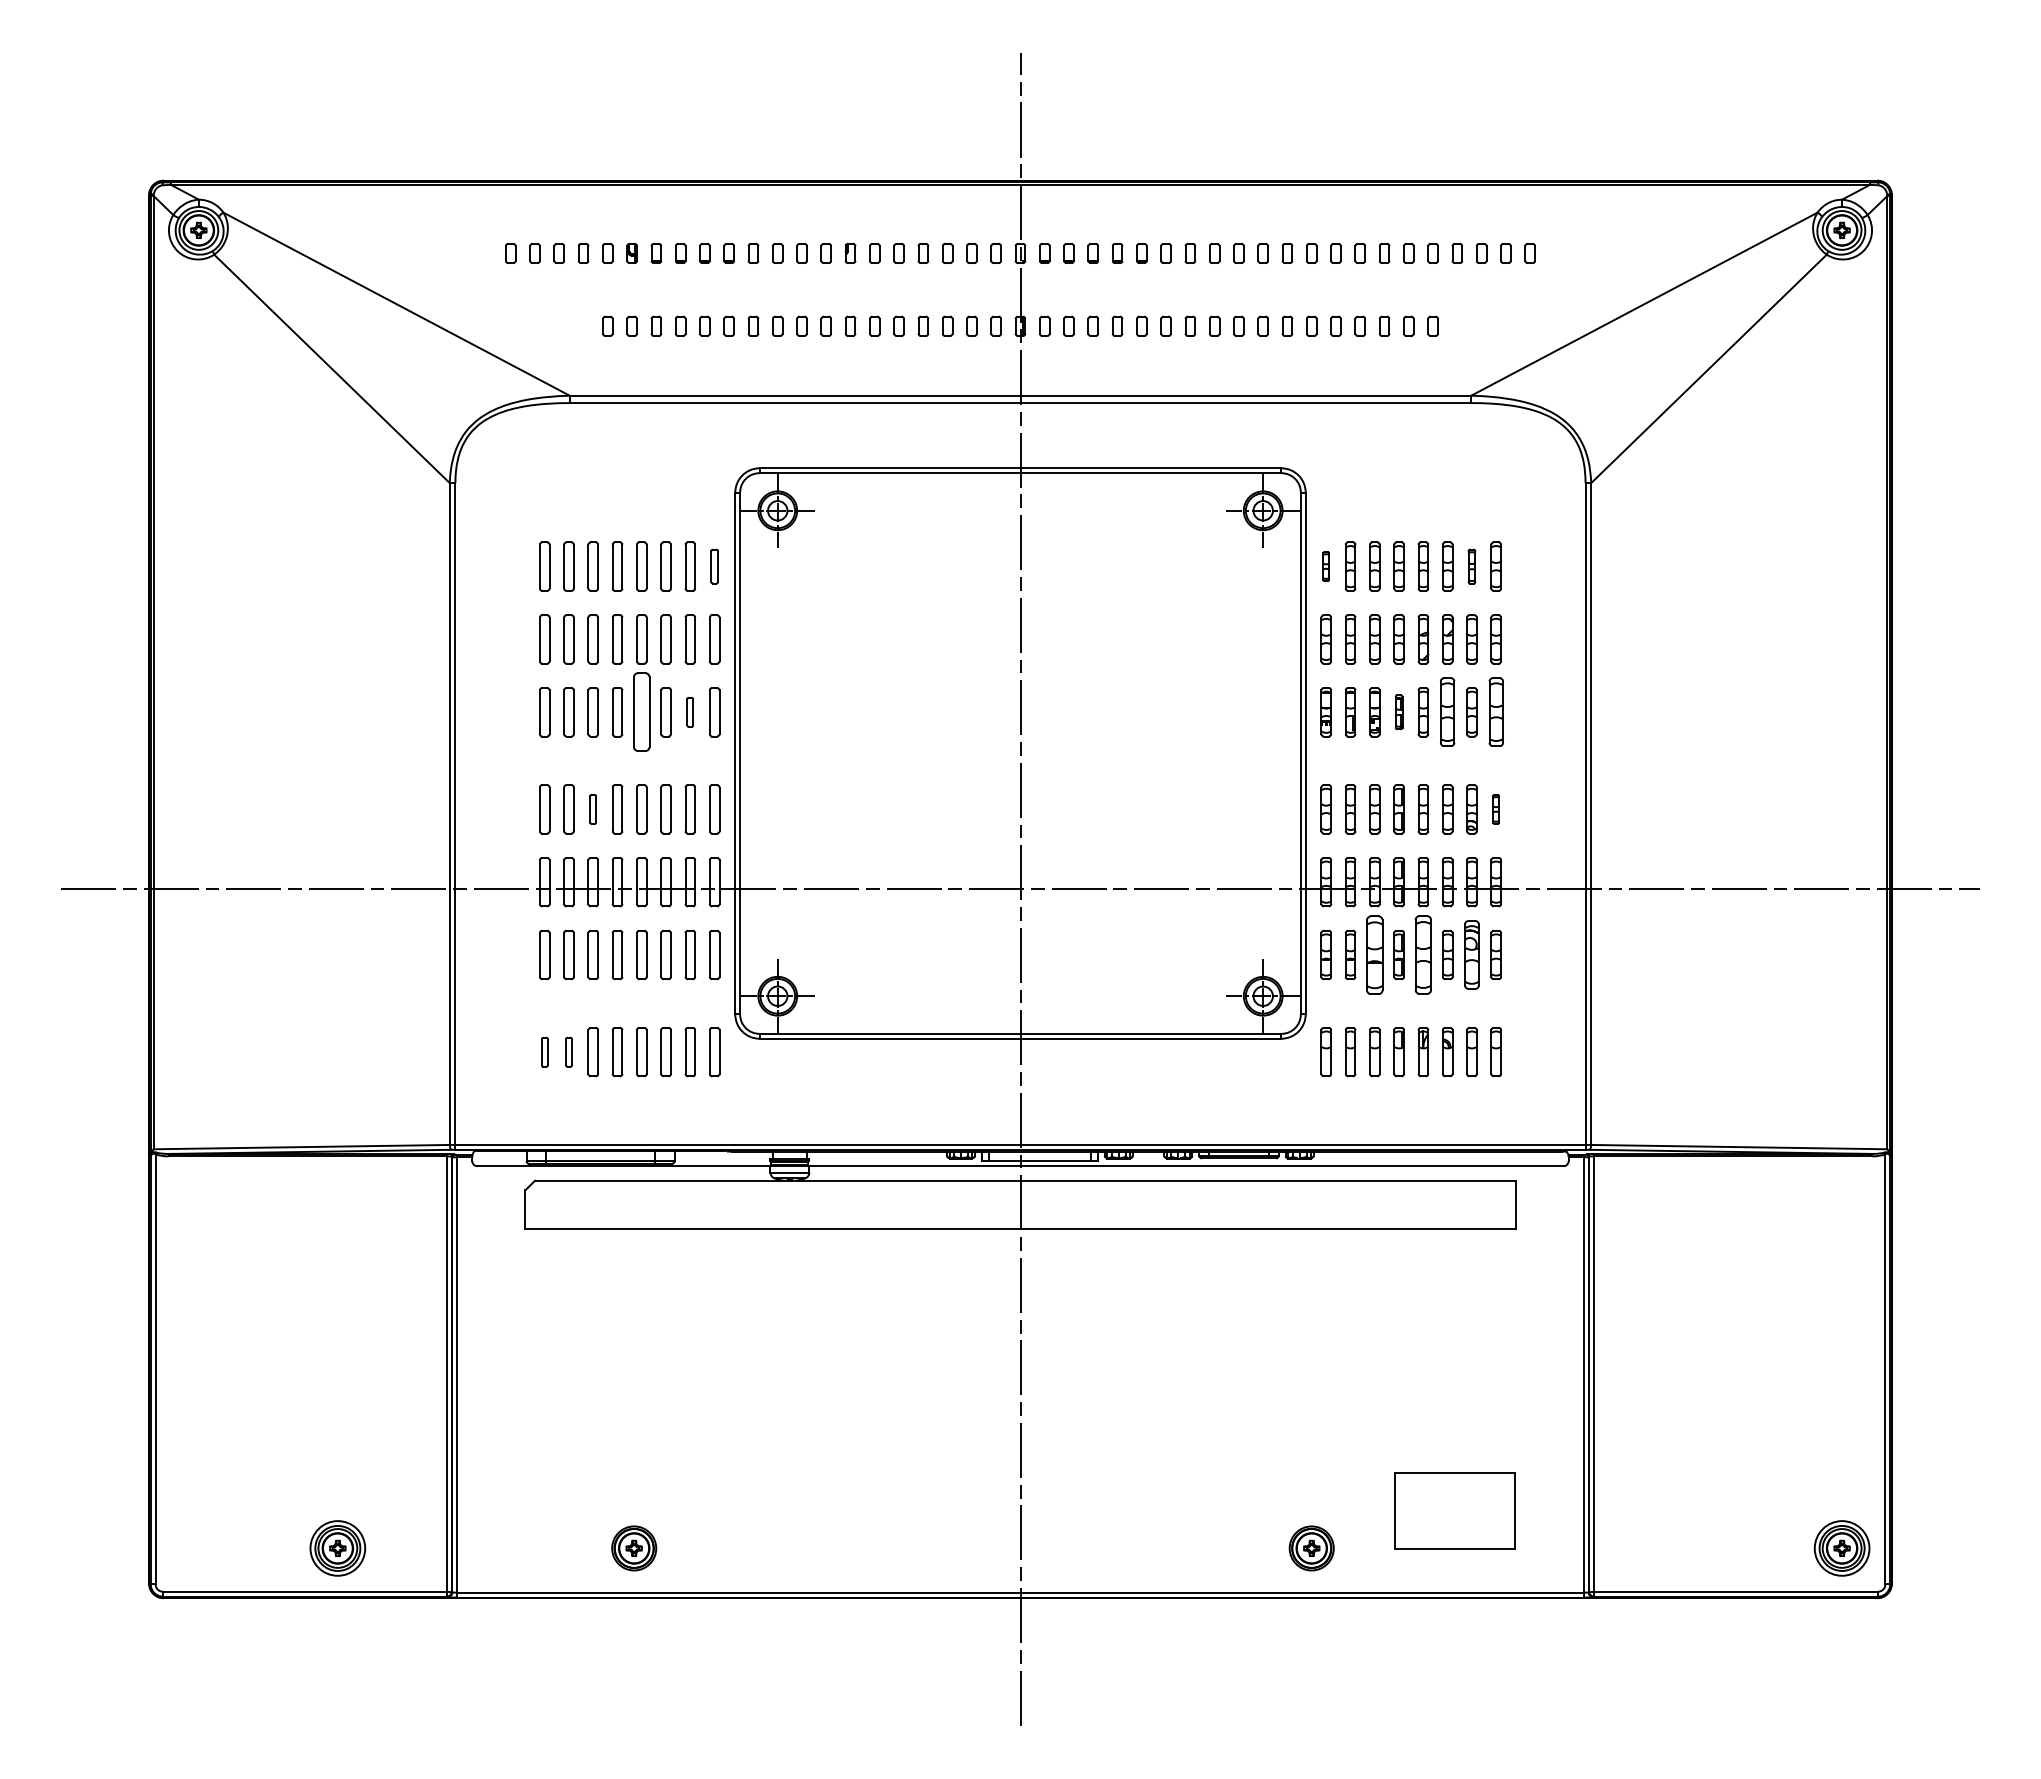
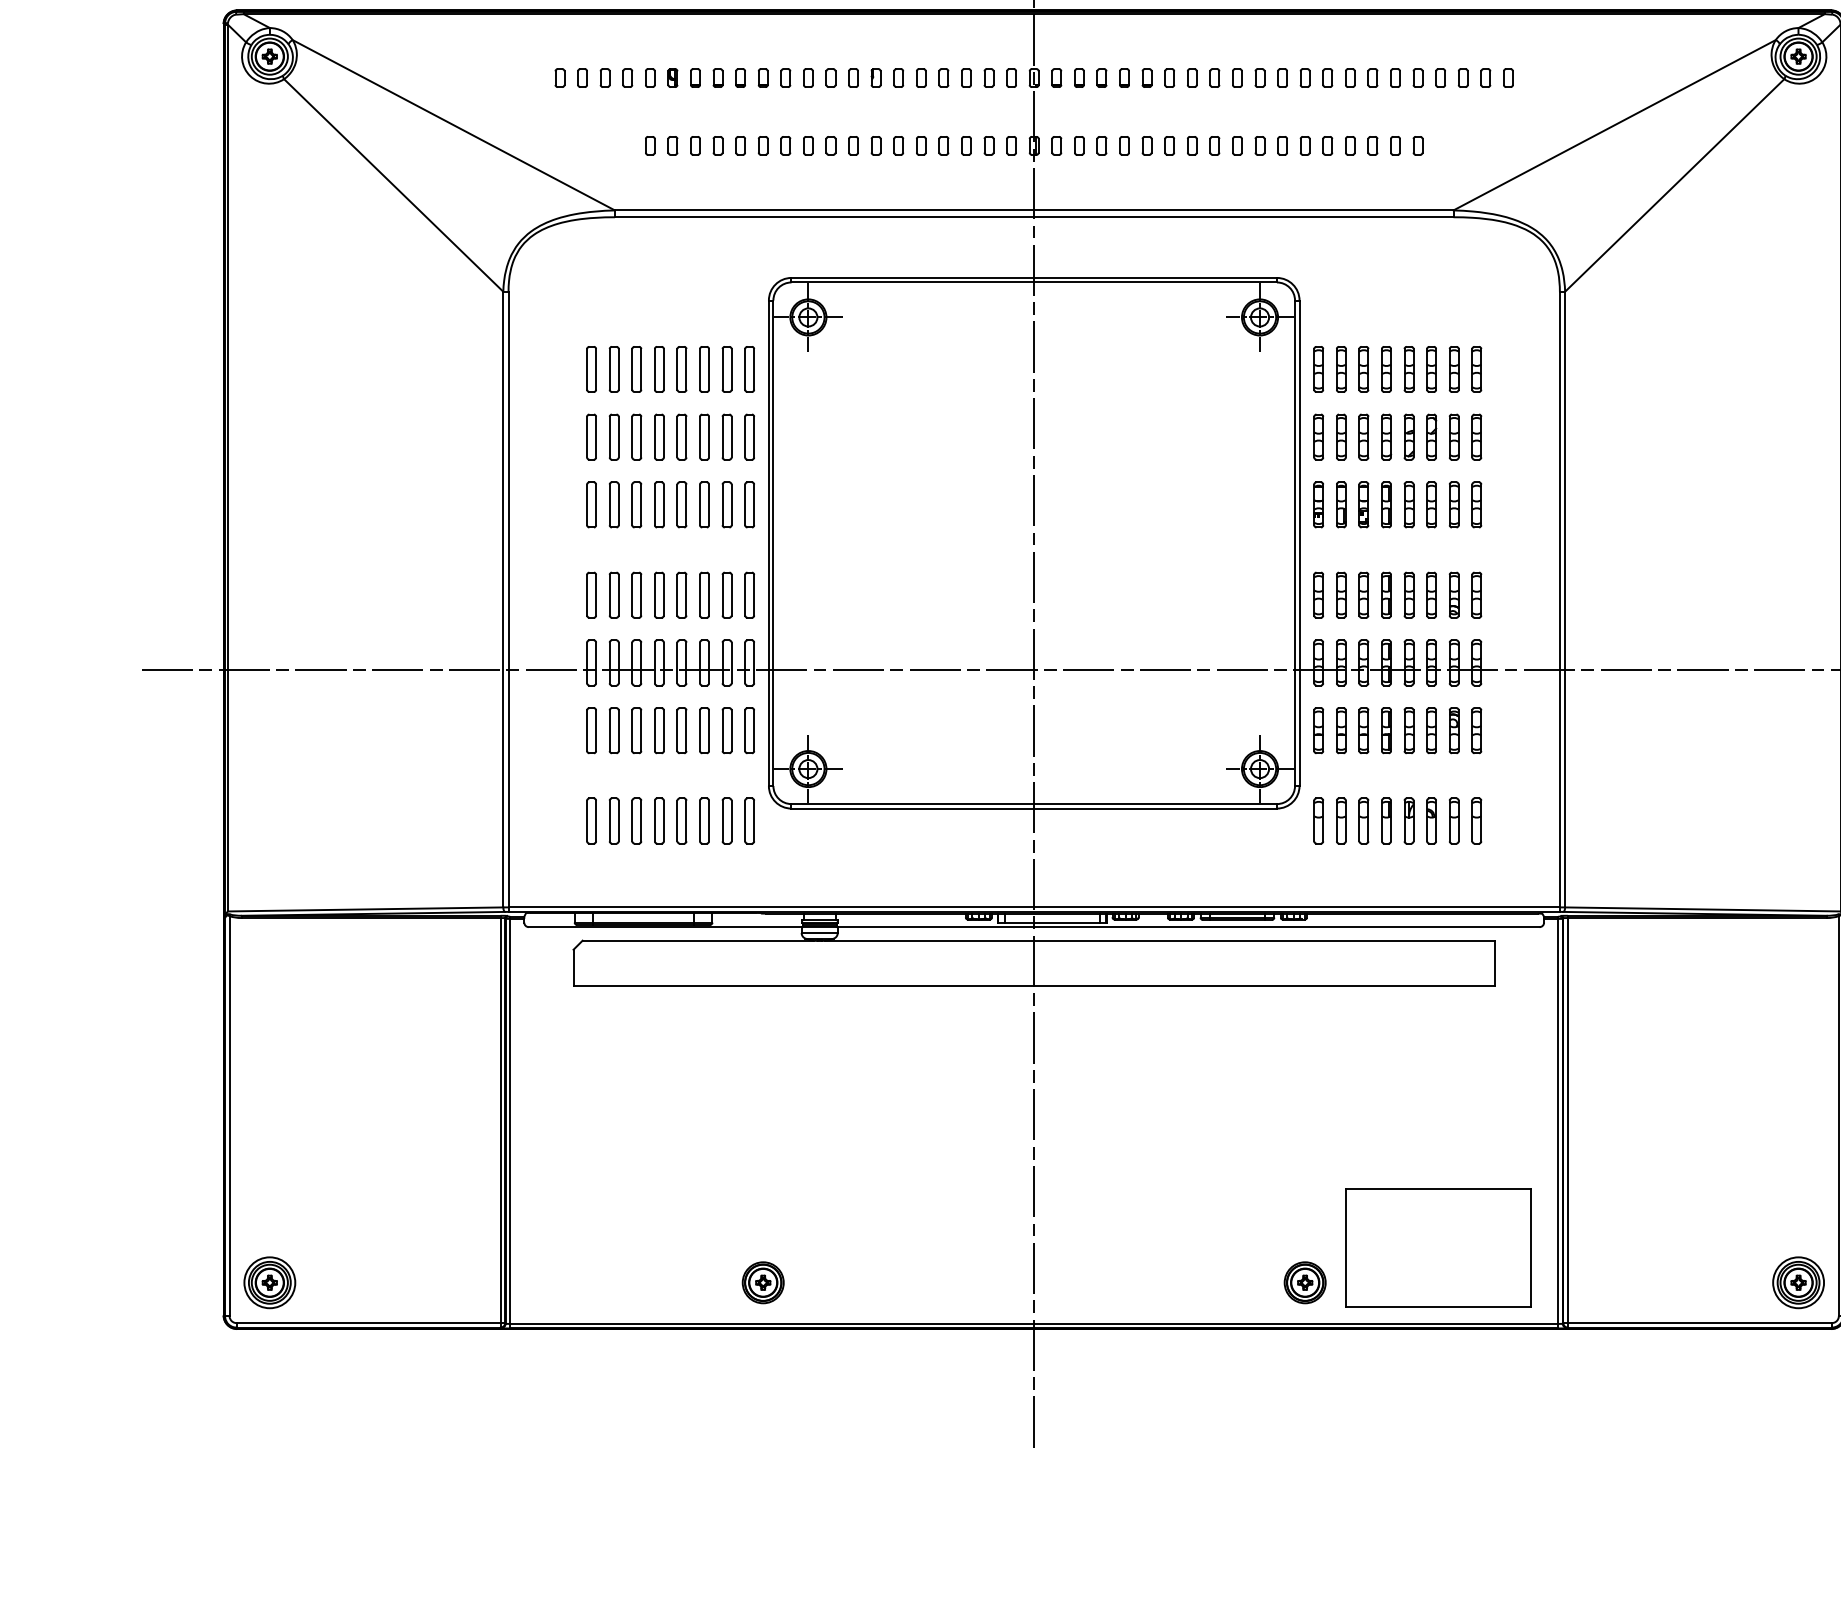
part: (714, 566) -> (749, 369), size x1.43
part: (1325, 566) -> (1317, 369), size x1.67
part: (1471, 566) -> (1453, 369), size x1.43
part: (641, 712) -> (681, 505), size x0.62
part: (689, 712) -> (726, 505), size x1.67
part: (1398, 712) -> (1385, 505), size x1.43
part: (1447, 712) -> (1431, 505), size x0.71
part: (1495, 712) -> (1476, 505), size x0.71
part: (592, 809) -> (636, 595), size x1.67
part: (1495, 809) -> (1476, 595), size x1.67
part: (1374, 954) -> (1363, 730), size x0.62
part: (1423, 954) -> (1409, 730), size x0.62
part: (1471, 954) -> (1453, 730), size x0.71
part: (544, 1052) -> (591, 821), size x1.67
part: (568, 1052) -> (613, 821), size x1.67
part: (1454, 1510) -> (1437, 1247), size x1.67
part: (337, 1548) -> (269, 1282), moved
part: (634, 1548) -> (763, 1282), moved

